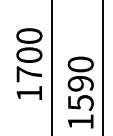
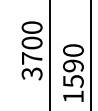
text: (28, 93) -> (31, 73), 1700 -> 3700

